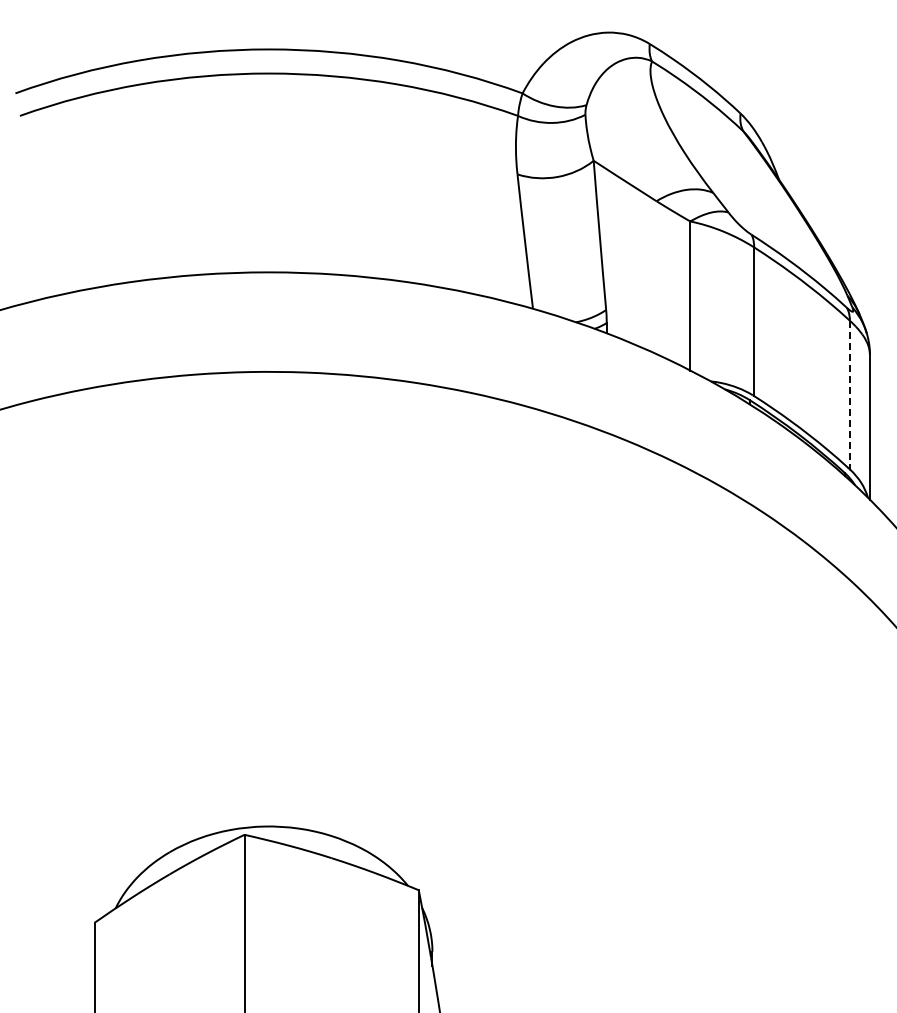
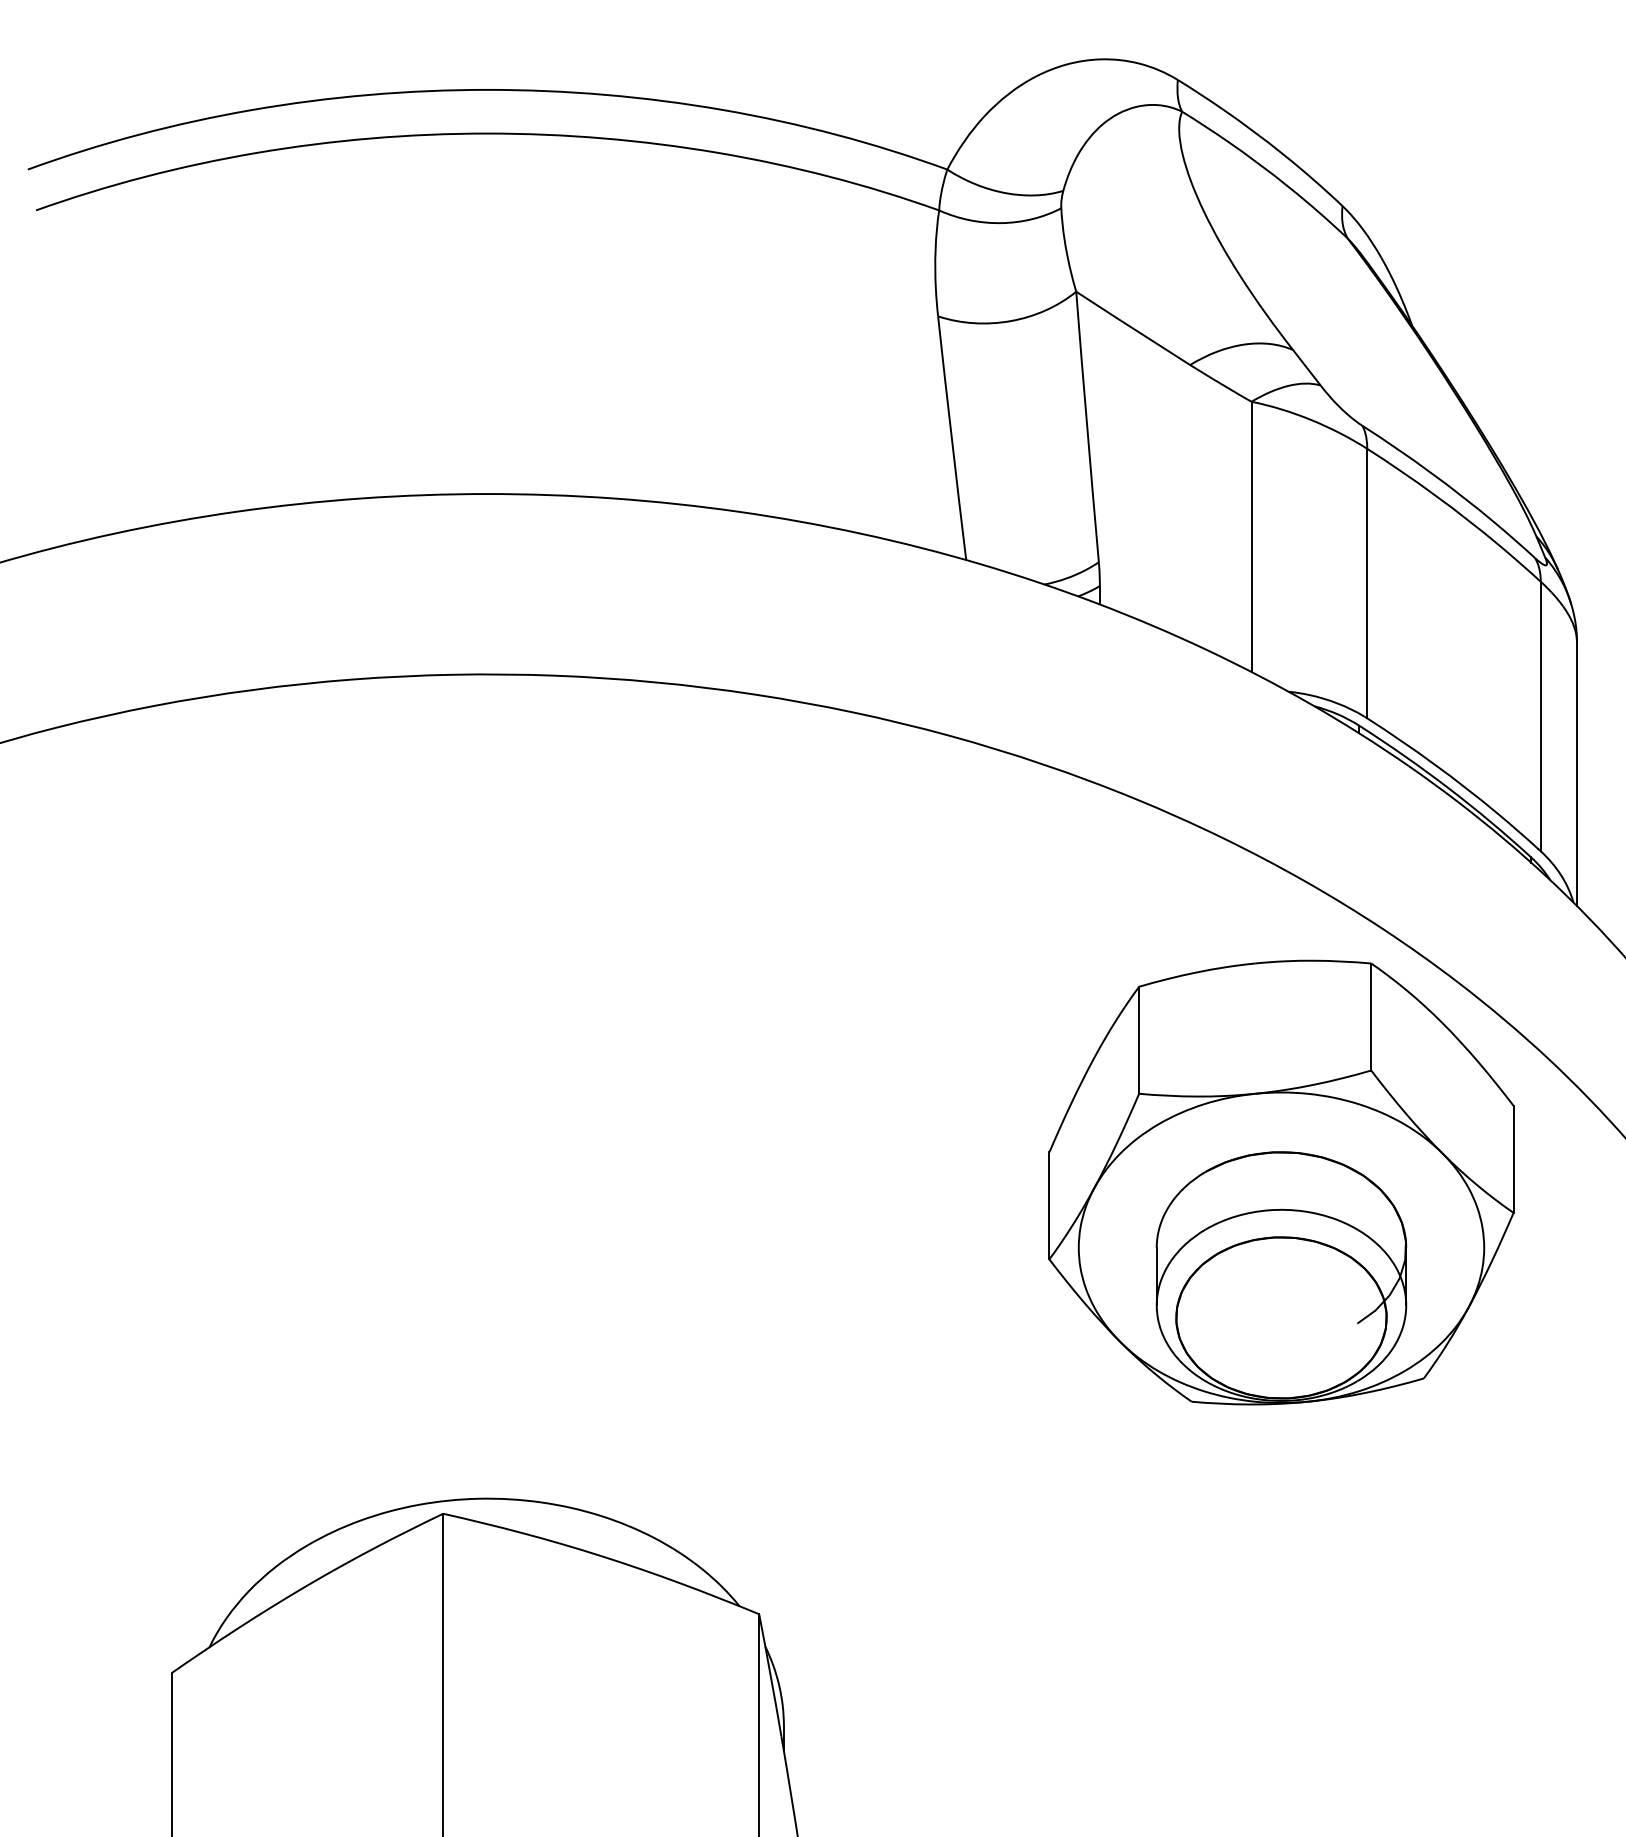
line: (849, 395) -> (1540, 717), dashed -> solid
part: (706, 651) -> (1280, 1181), added

